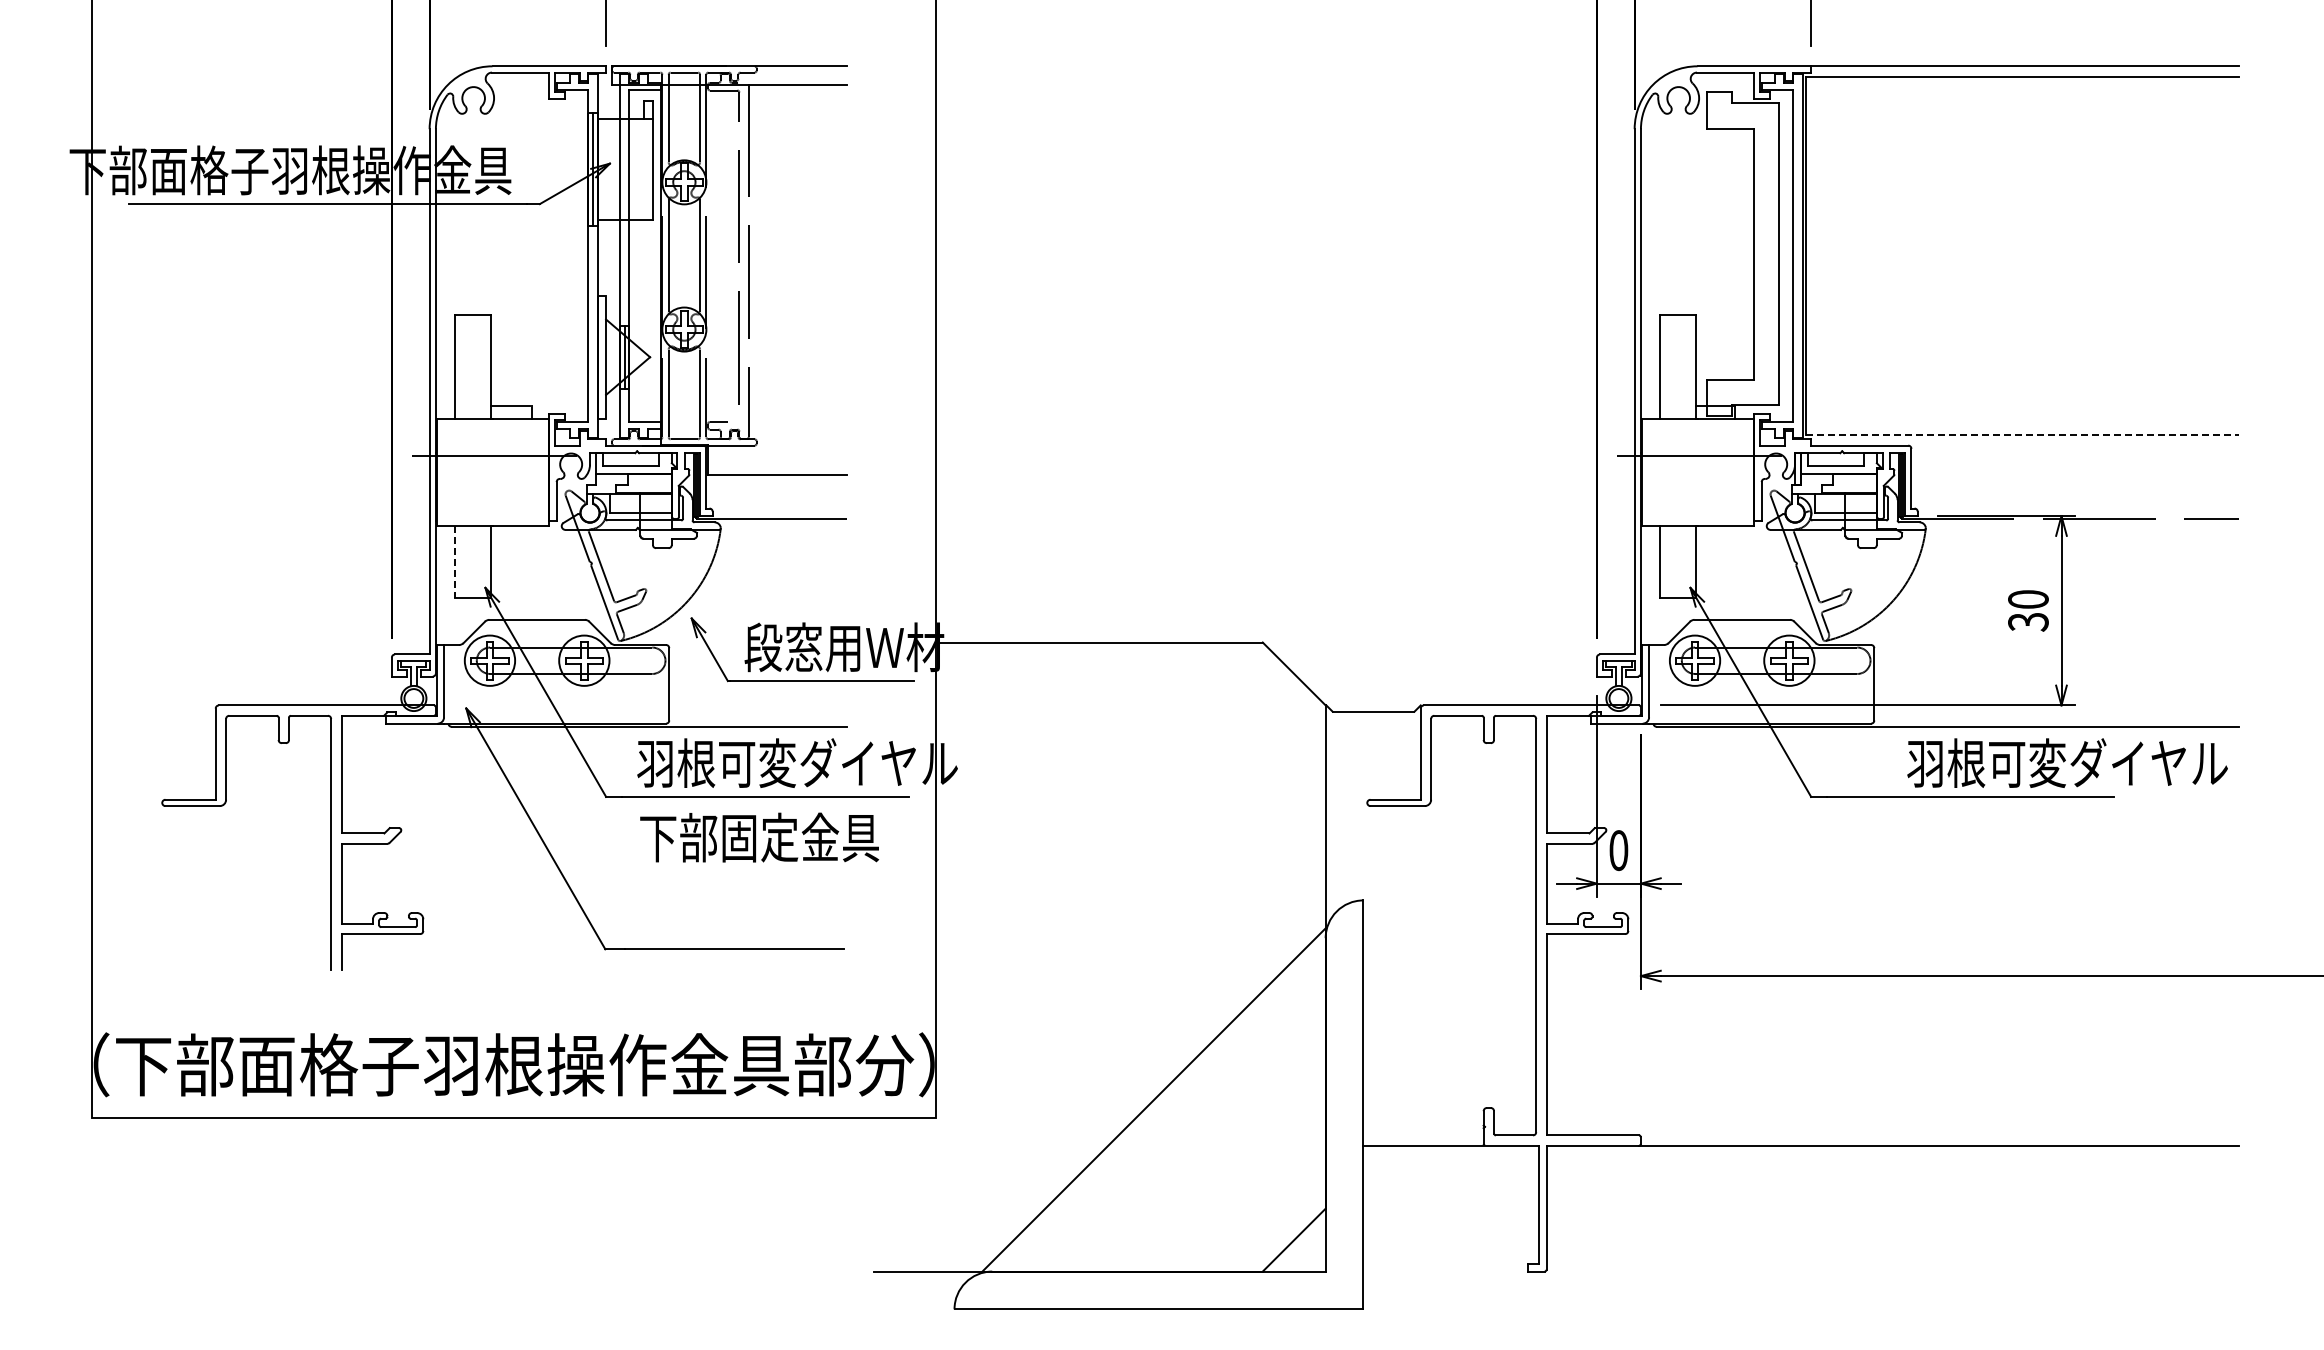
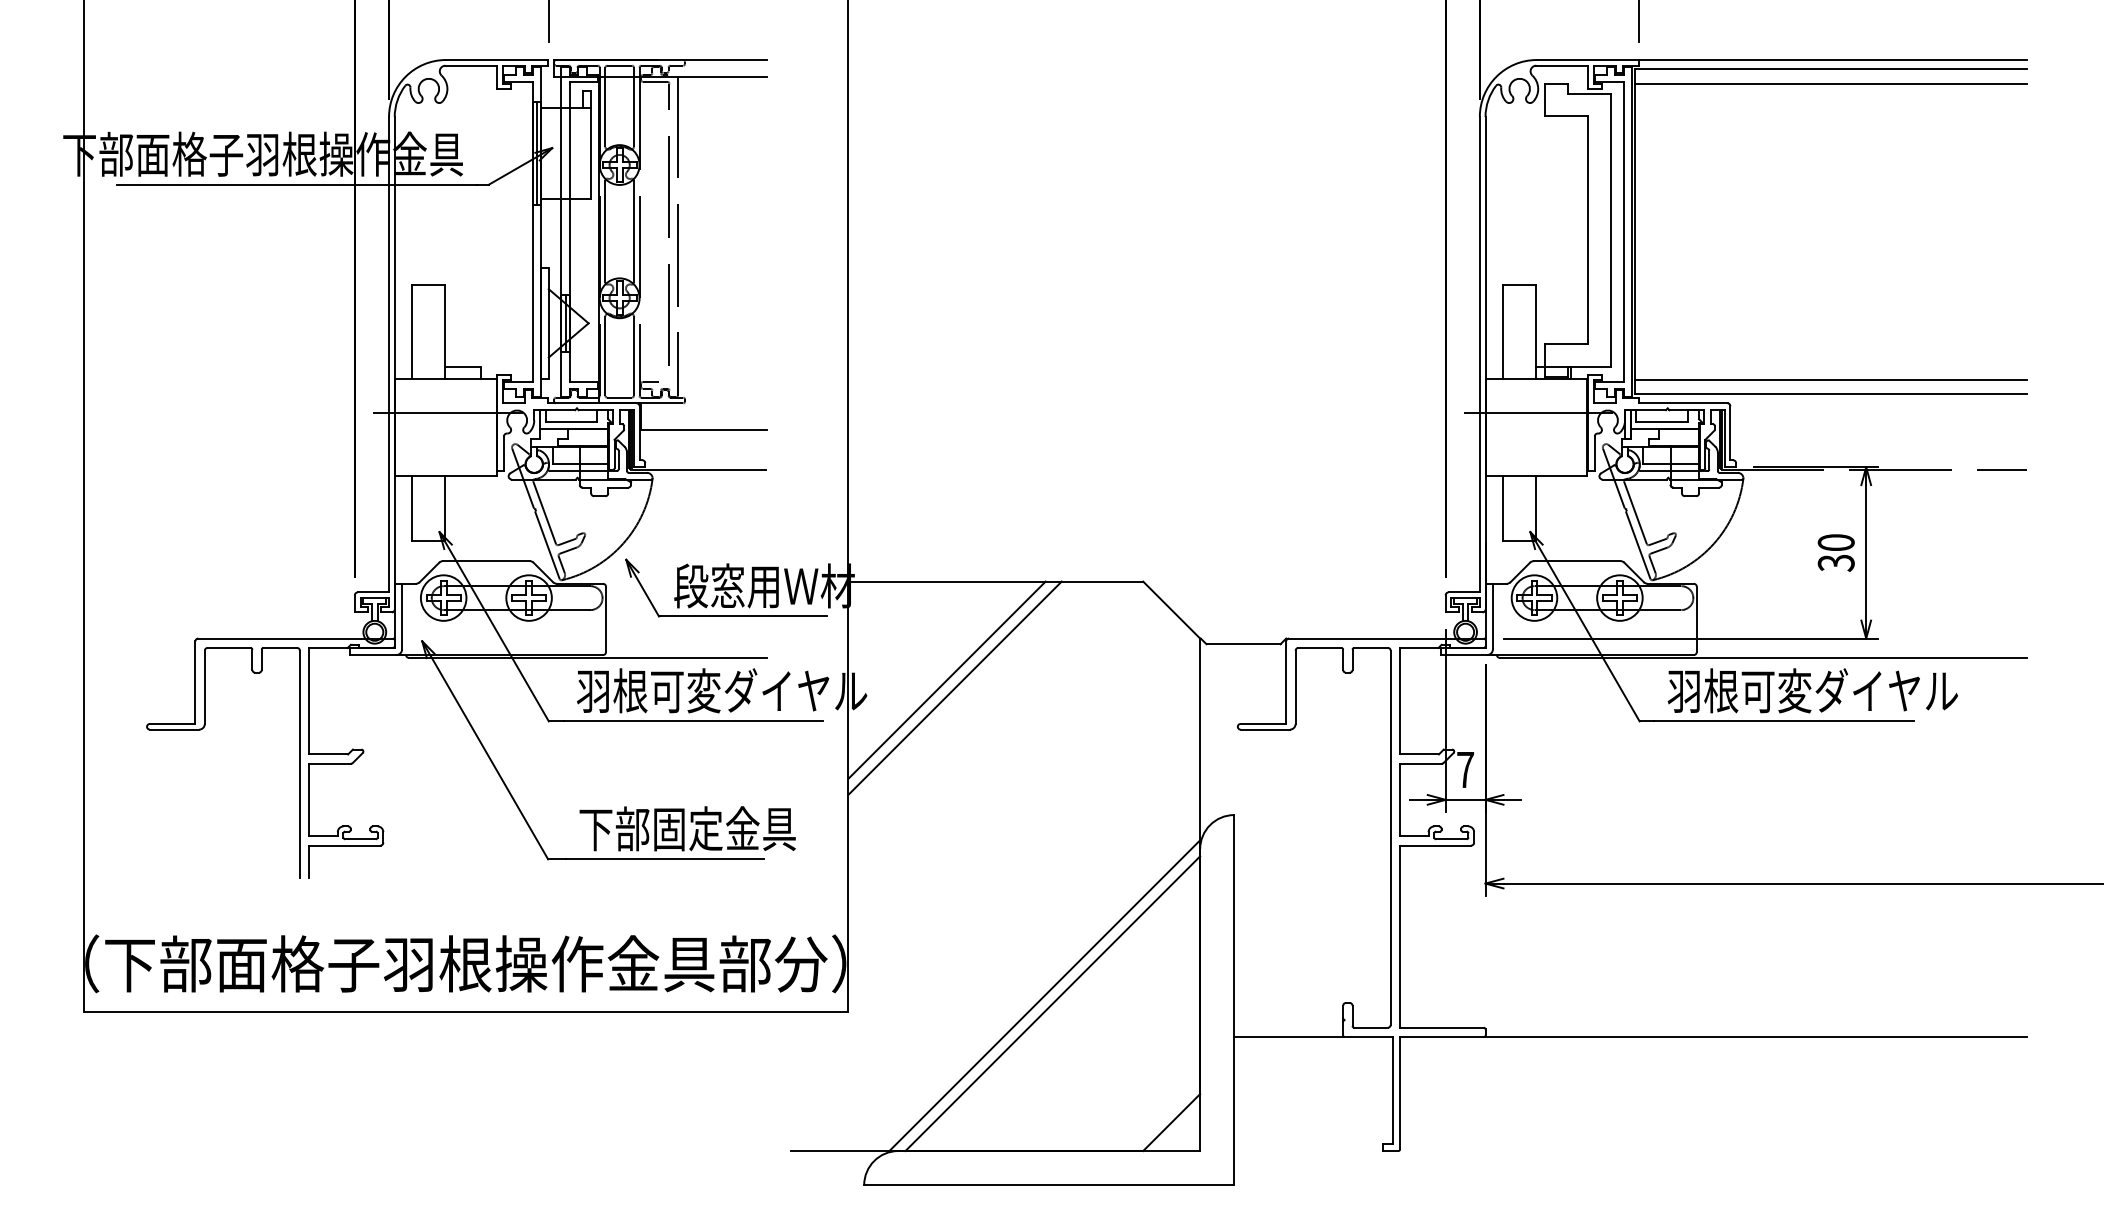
line: (2022, 92) -> (1830, 83), added
line: (2022, 419) -> (1830, 379), added
line: (2022, 435) -> (1830, 394), dashed -> solid
line: (454, 562) -> (411, 509), dashed -> solid
line: (1046, 750) -> (947, 679), added
line: (1054, 759) -> (954, 687), added
text: (2067, 762) -> (1812, 690), moved
text: (759, 837) -> (687, 828), moved
text: (1618, 850) -> (1465, 769), 0 -> 7
line: (1162, 1108) -> (1052, 1003), added

